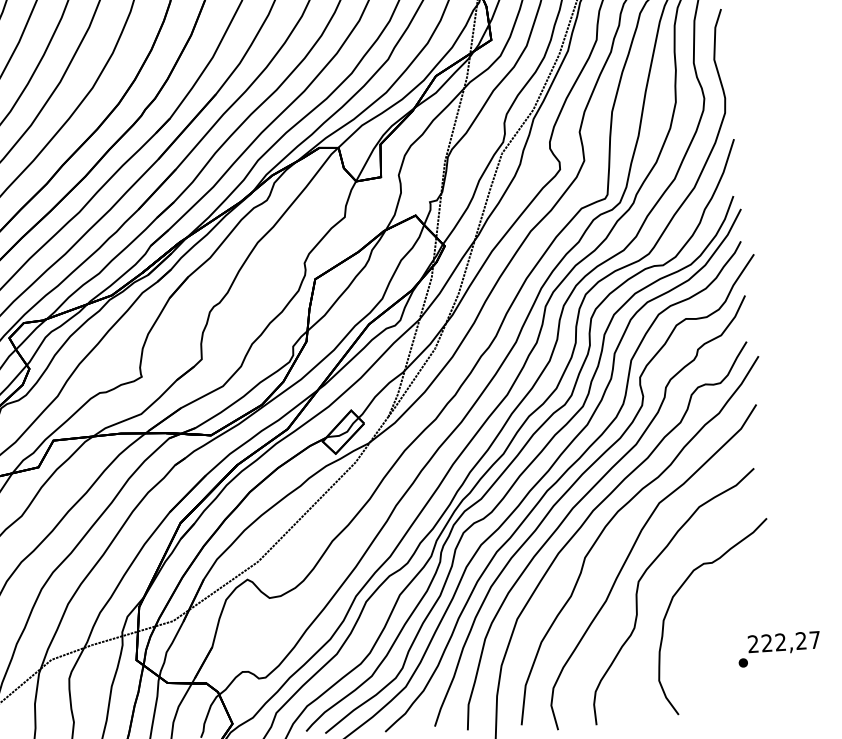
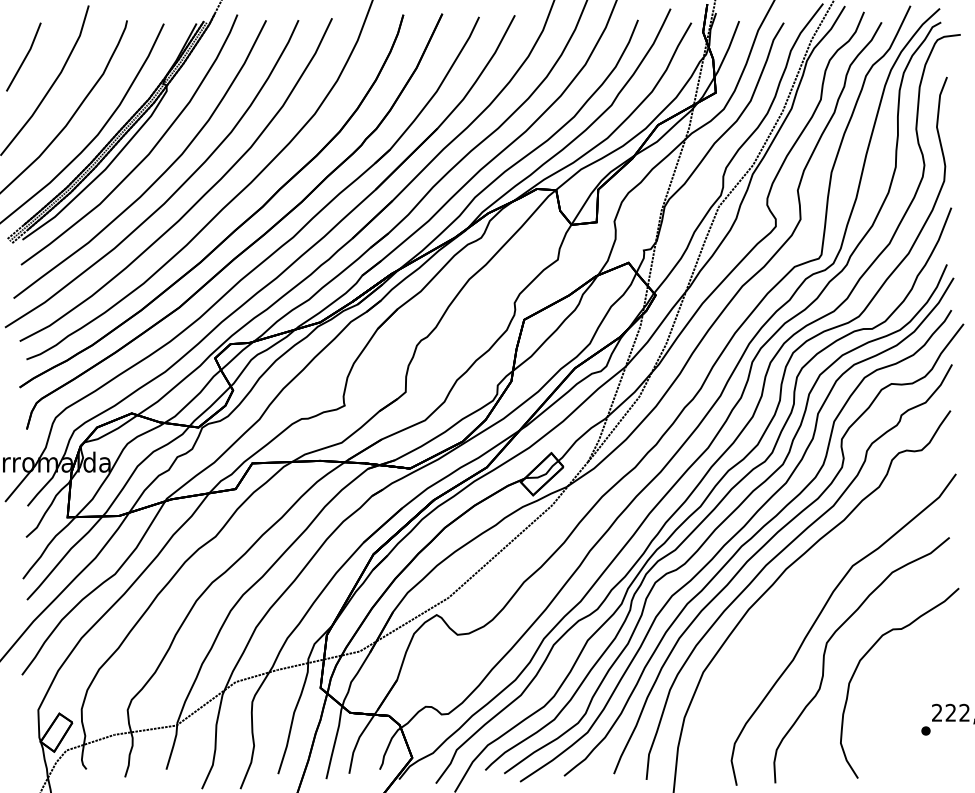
curve: (613, 517) -> (806, 577), removed

